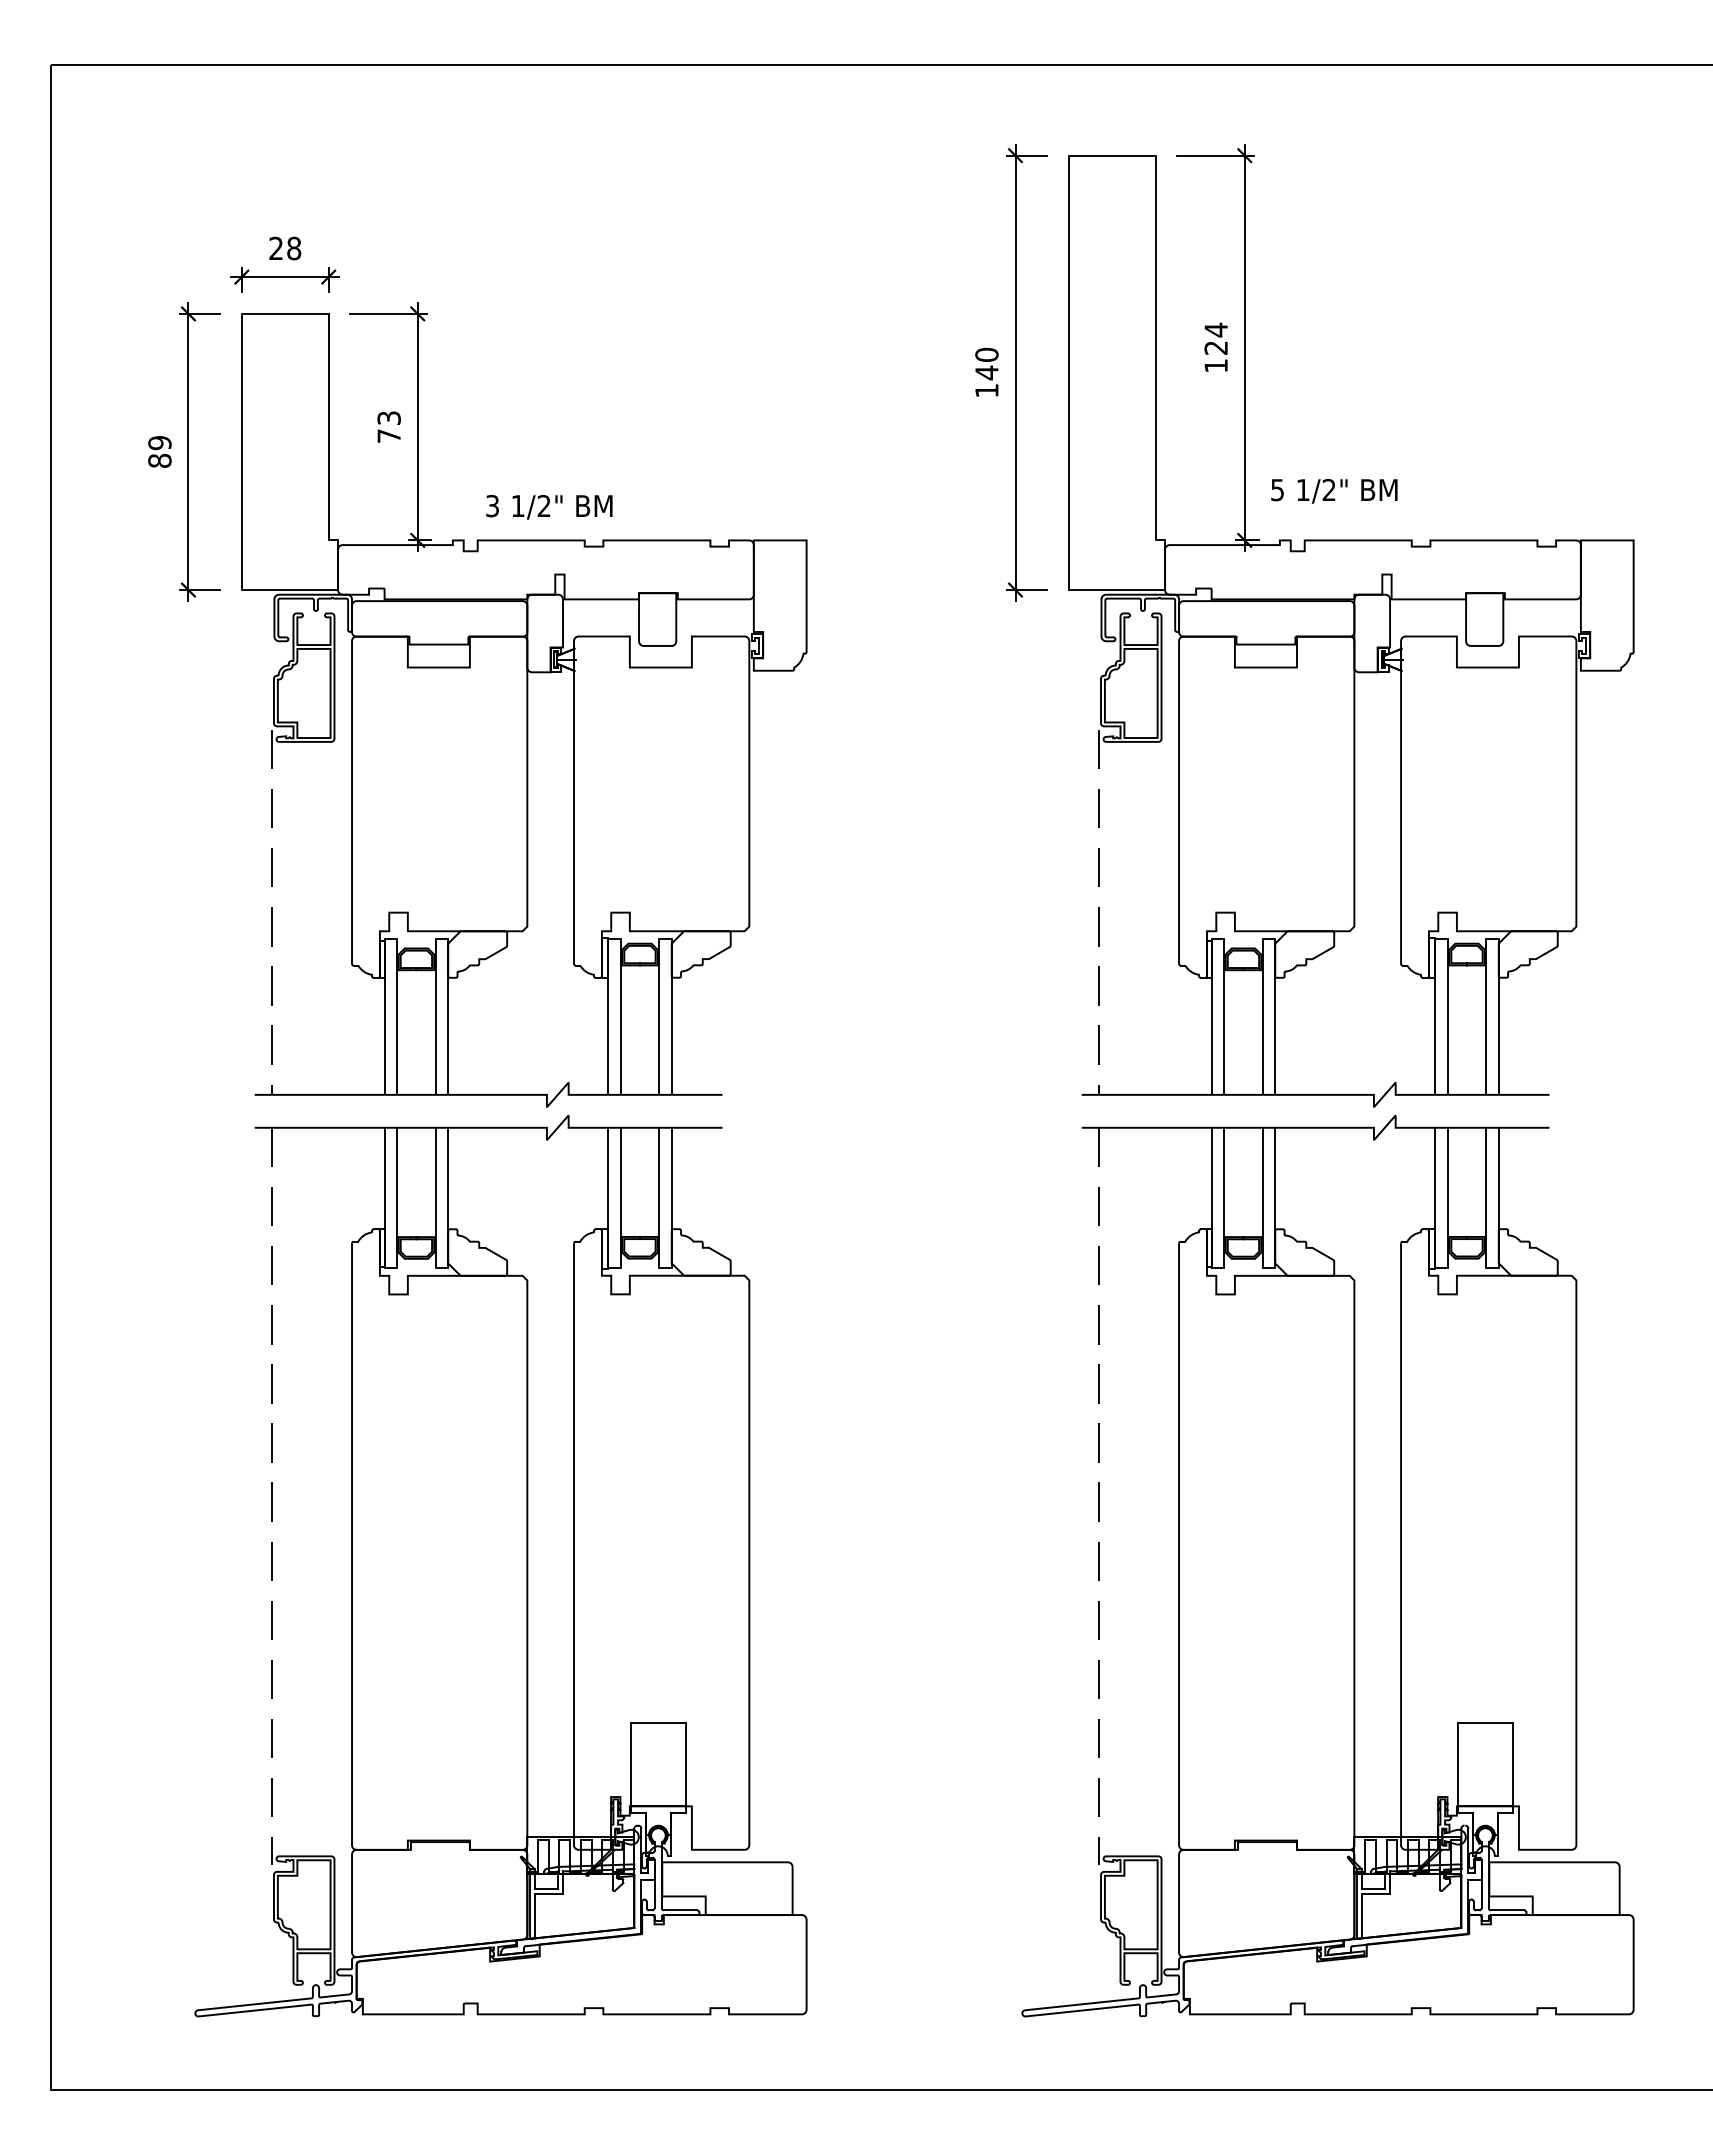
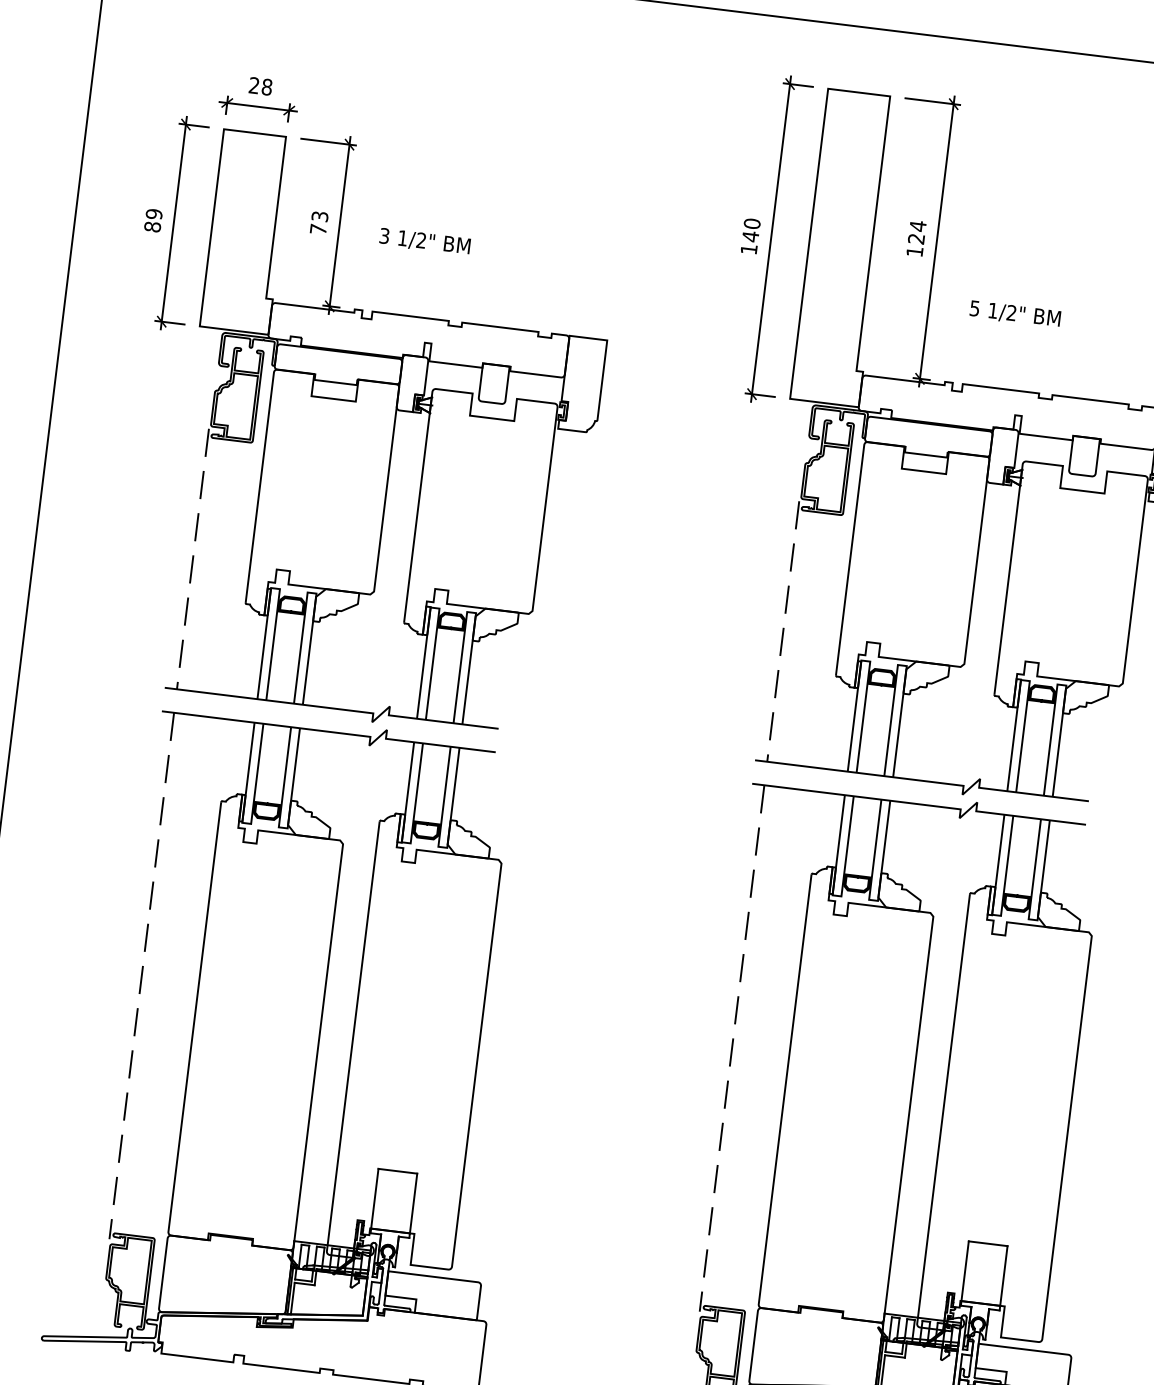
text: (1334, 490) -> (1015, 313), moved
text: (549, 506) -> (425, 241), moved

